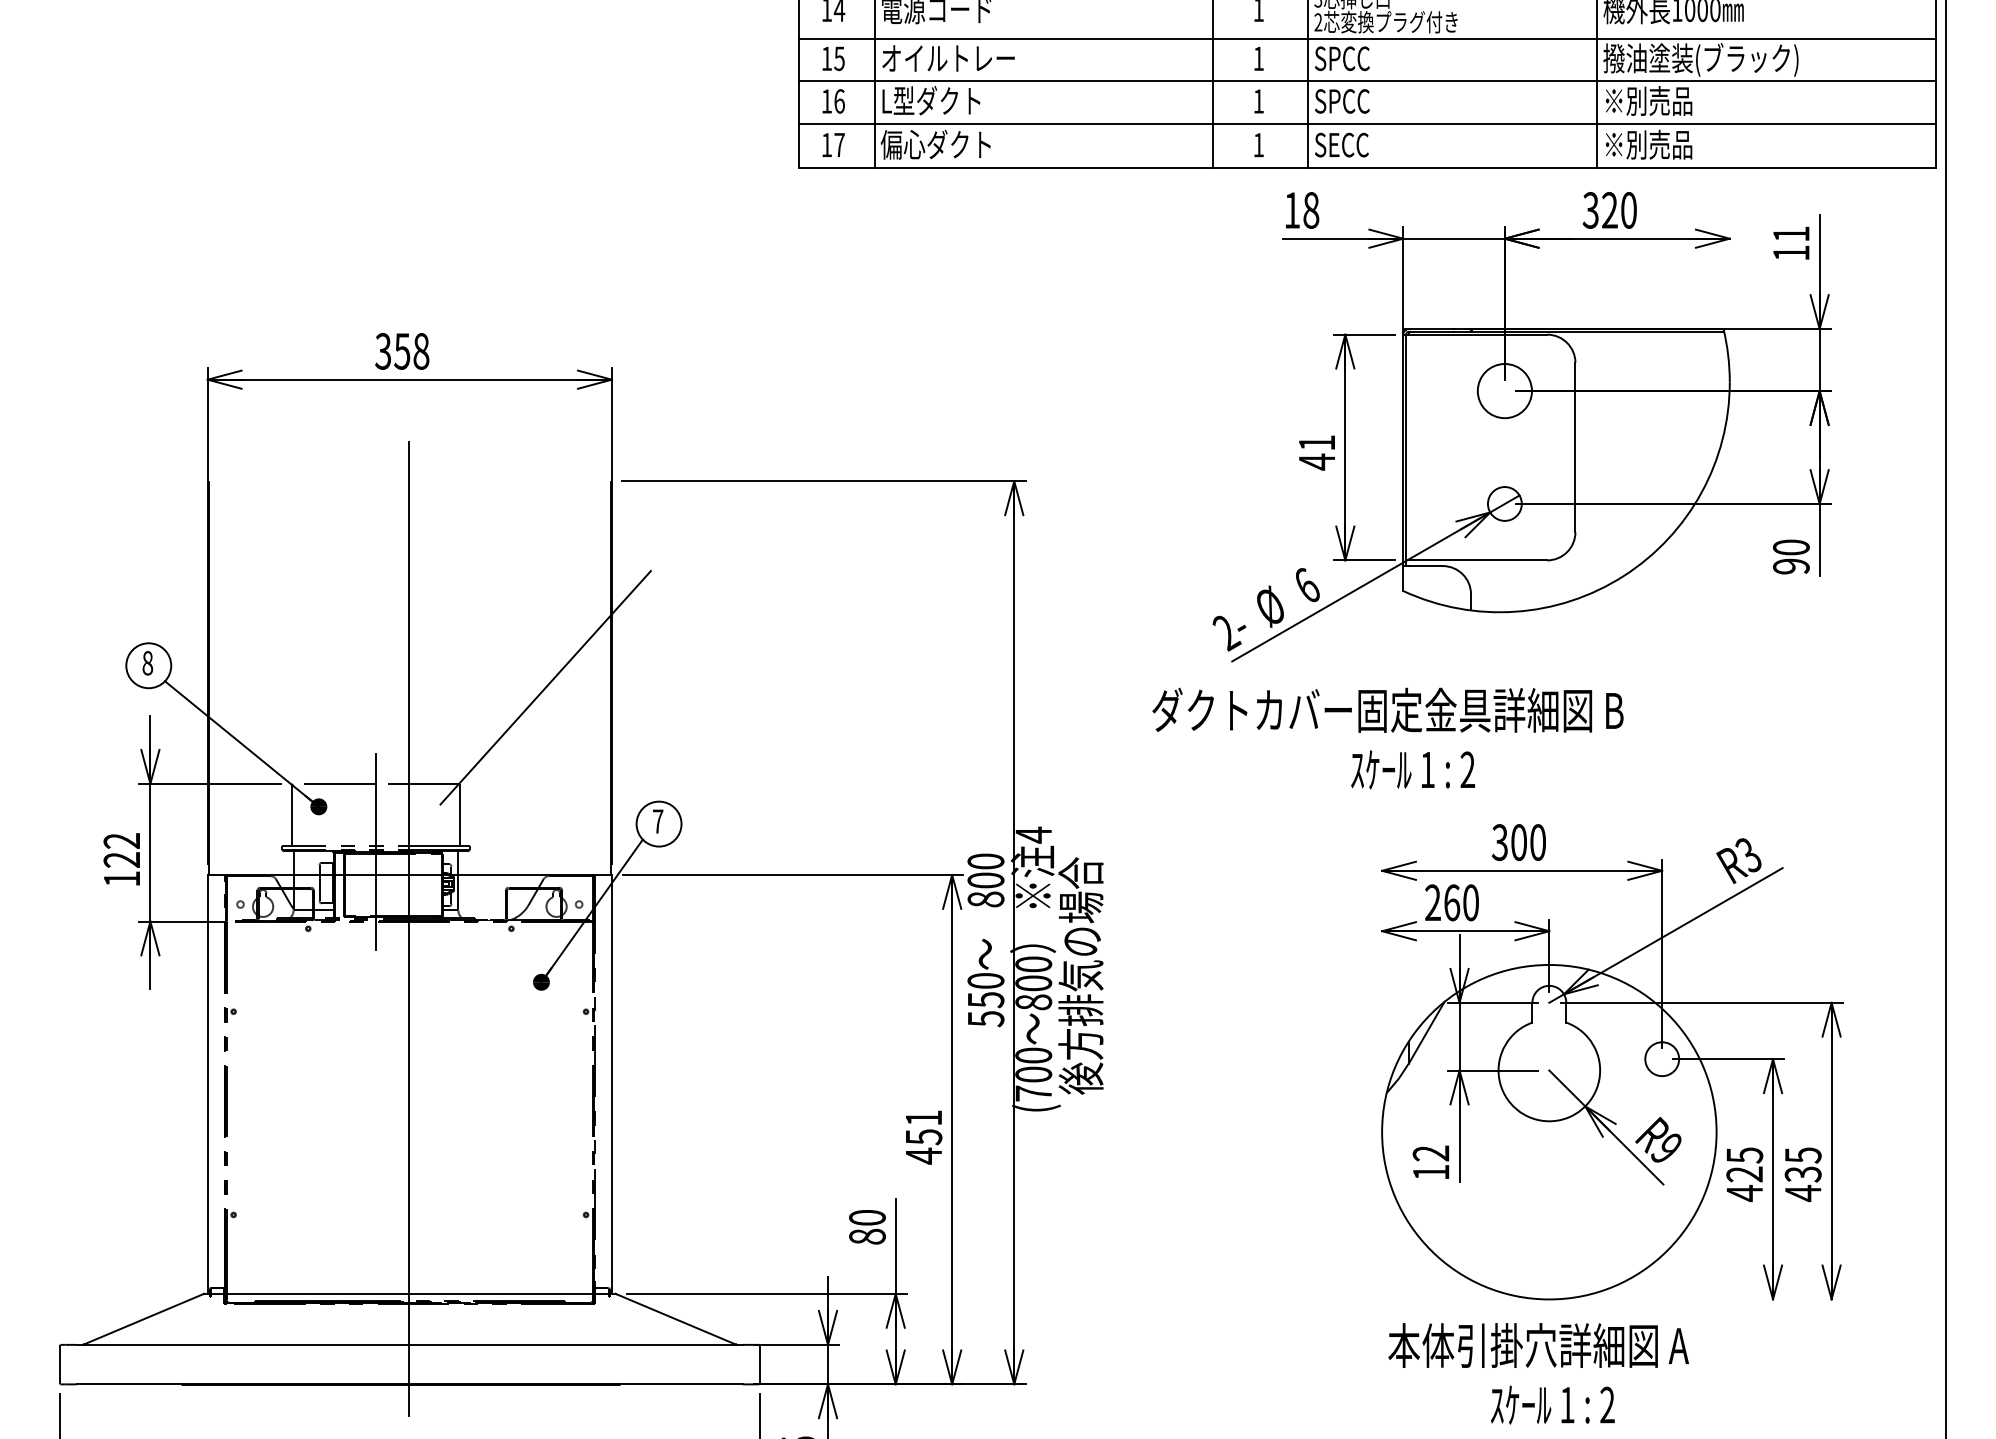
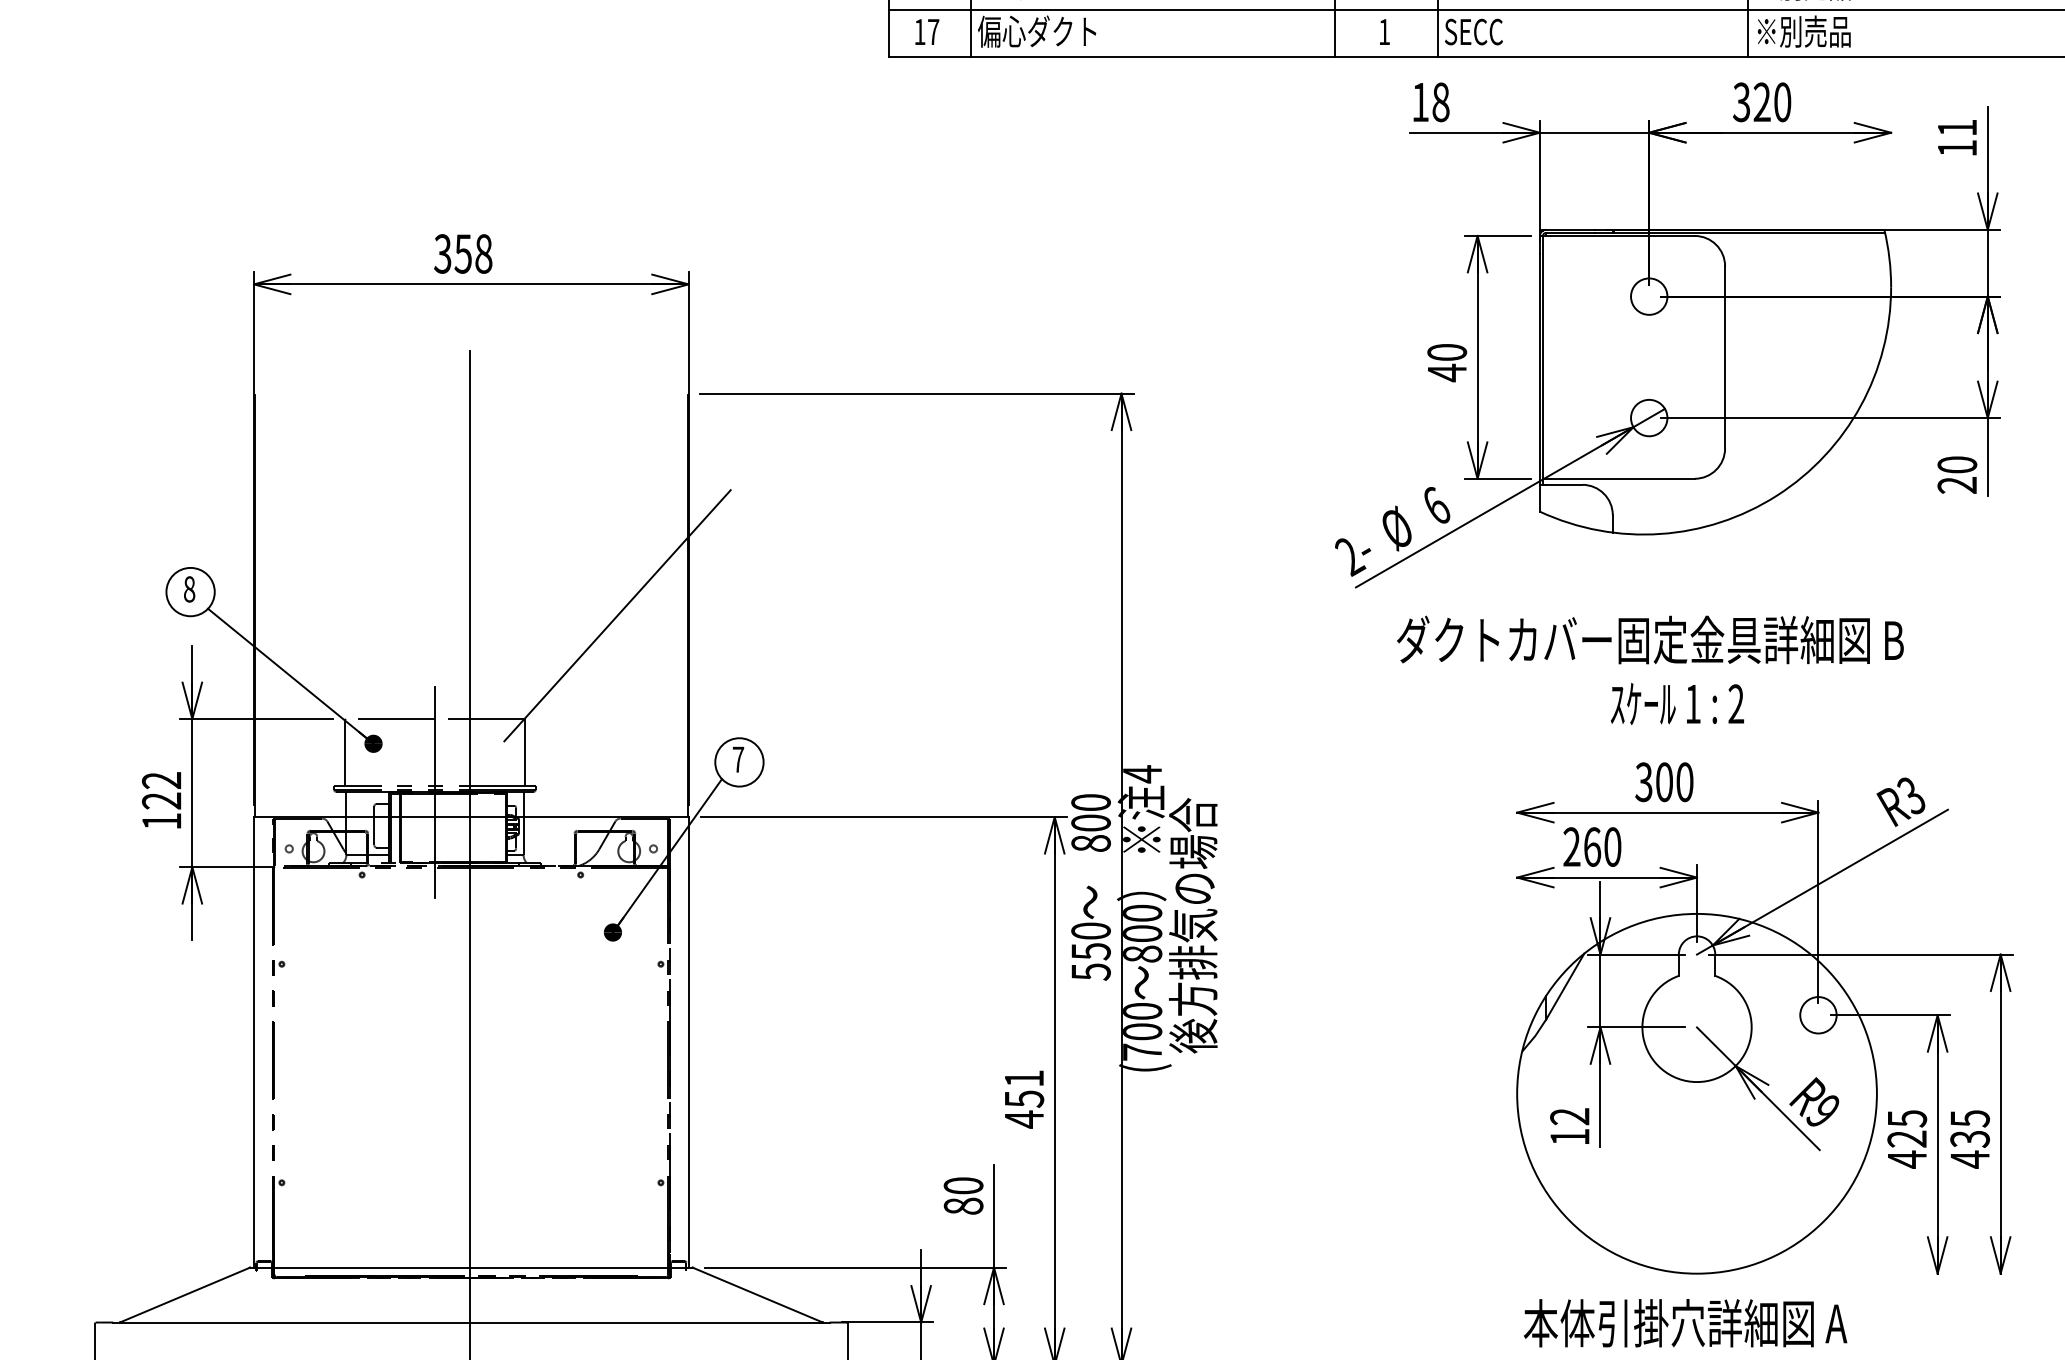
circle: (1504, 391) -> (1648, 297), size x0.62
text: (1316, 442) -> (1446, 351), 41 -> 40
text: (1791, 566) -> (1957, 485), 90 -> 20
text: (1387, 738) -> (1649, 670), moved

